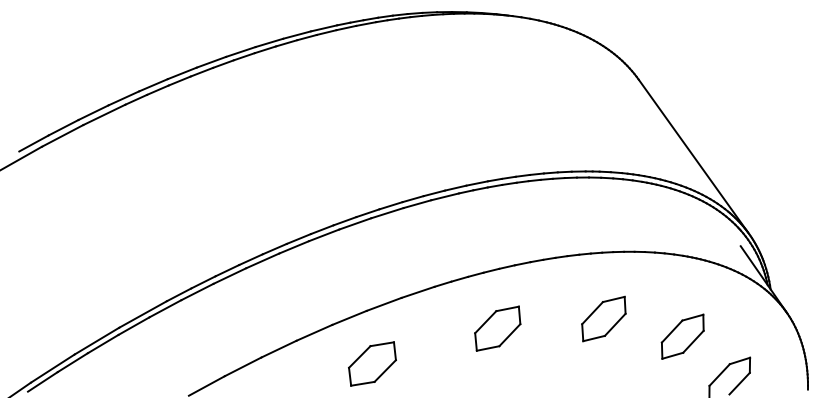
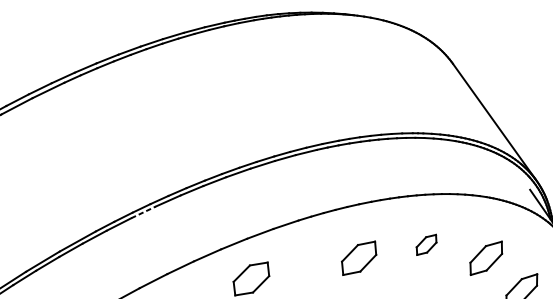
line: (230, 275) -> (143, 212), solid -> dashed
part: (603, 318) -> (426, 244), size x0.6
part: (497, 328) -> (358, 258), moved

